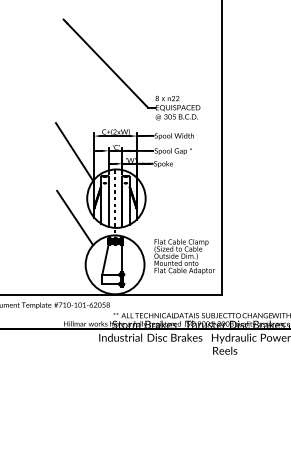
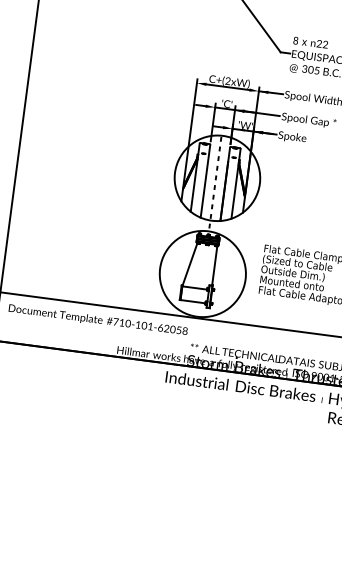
line: (74, 151) -> (165, 101), removed
line: (75, 217) -> (154, 197), removed

